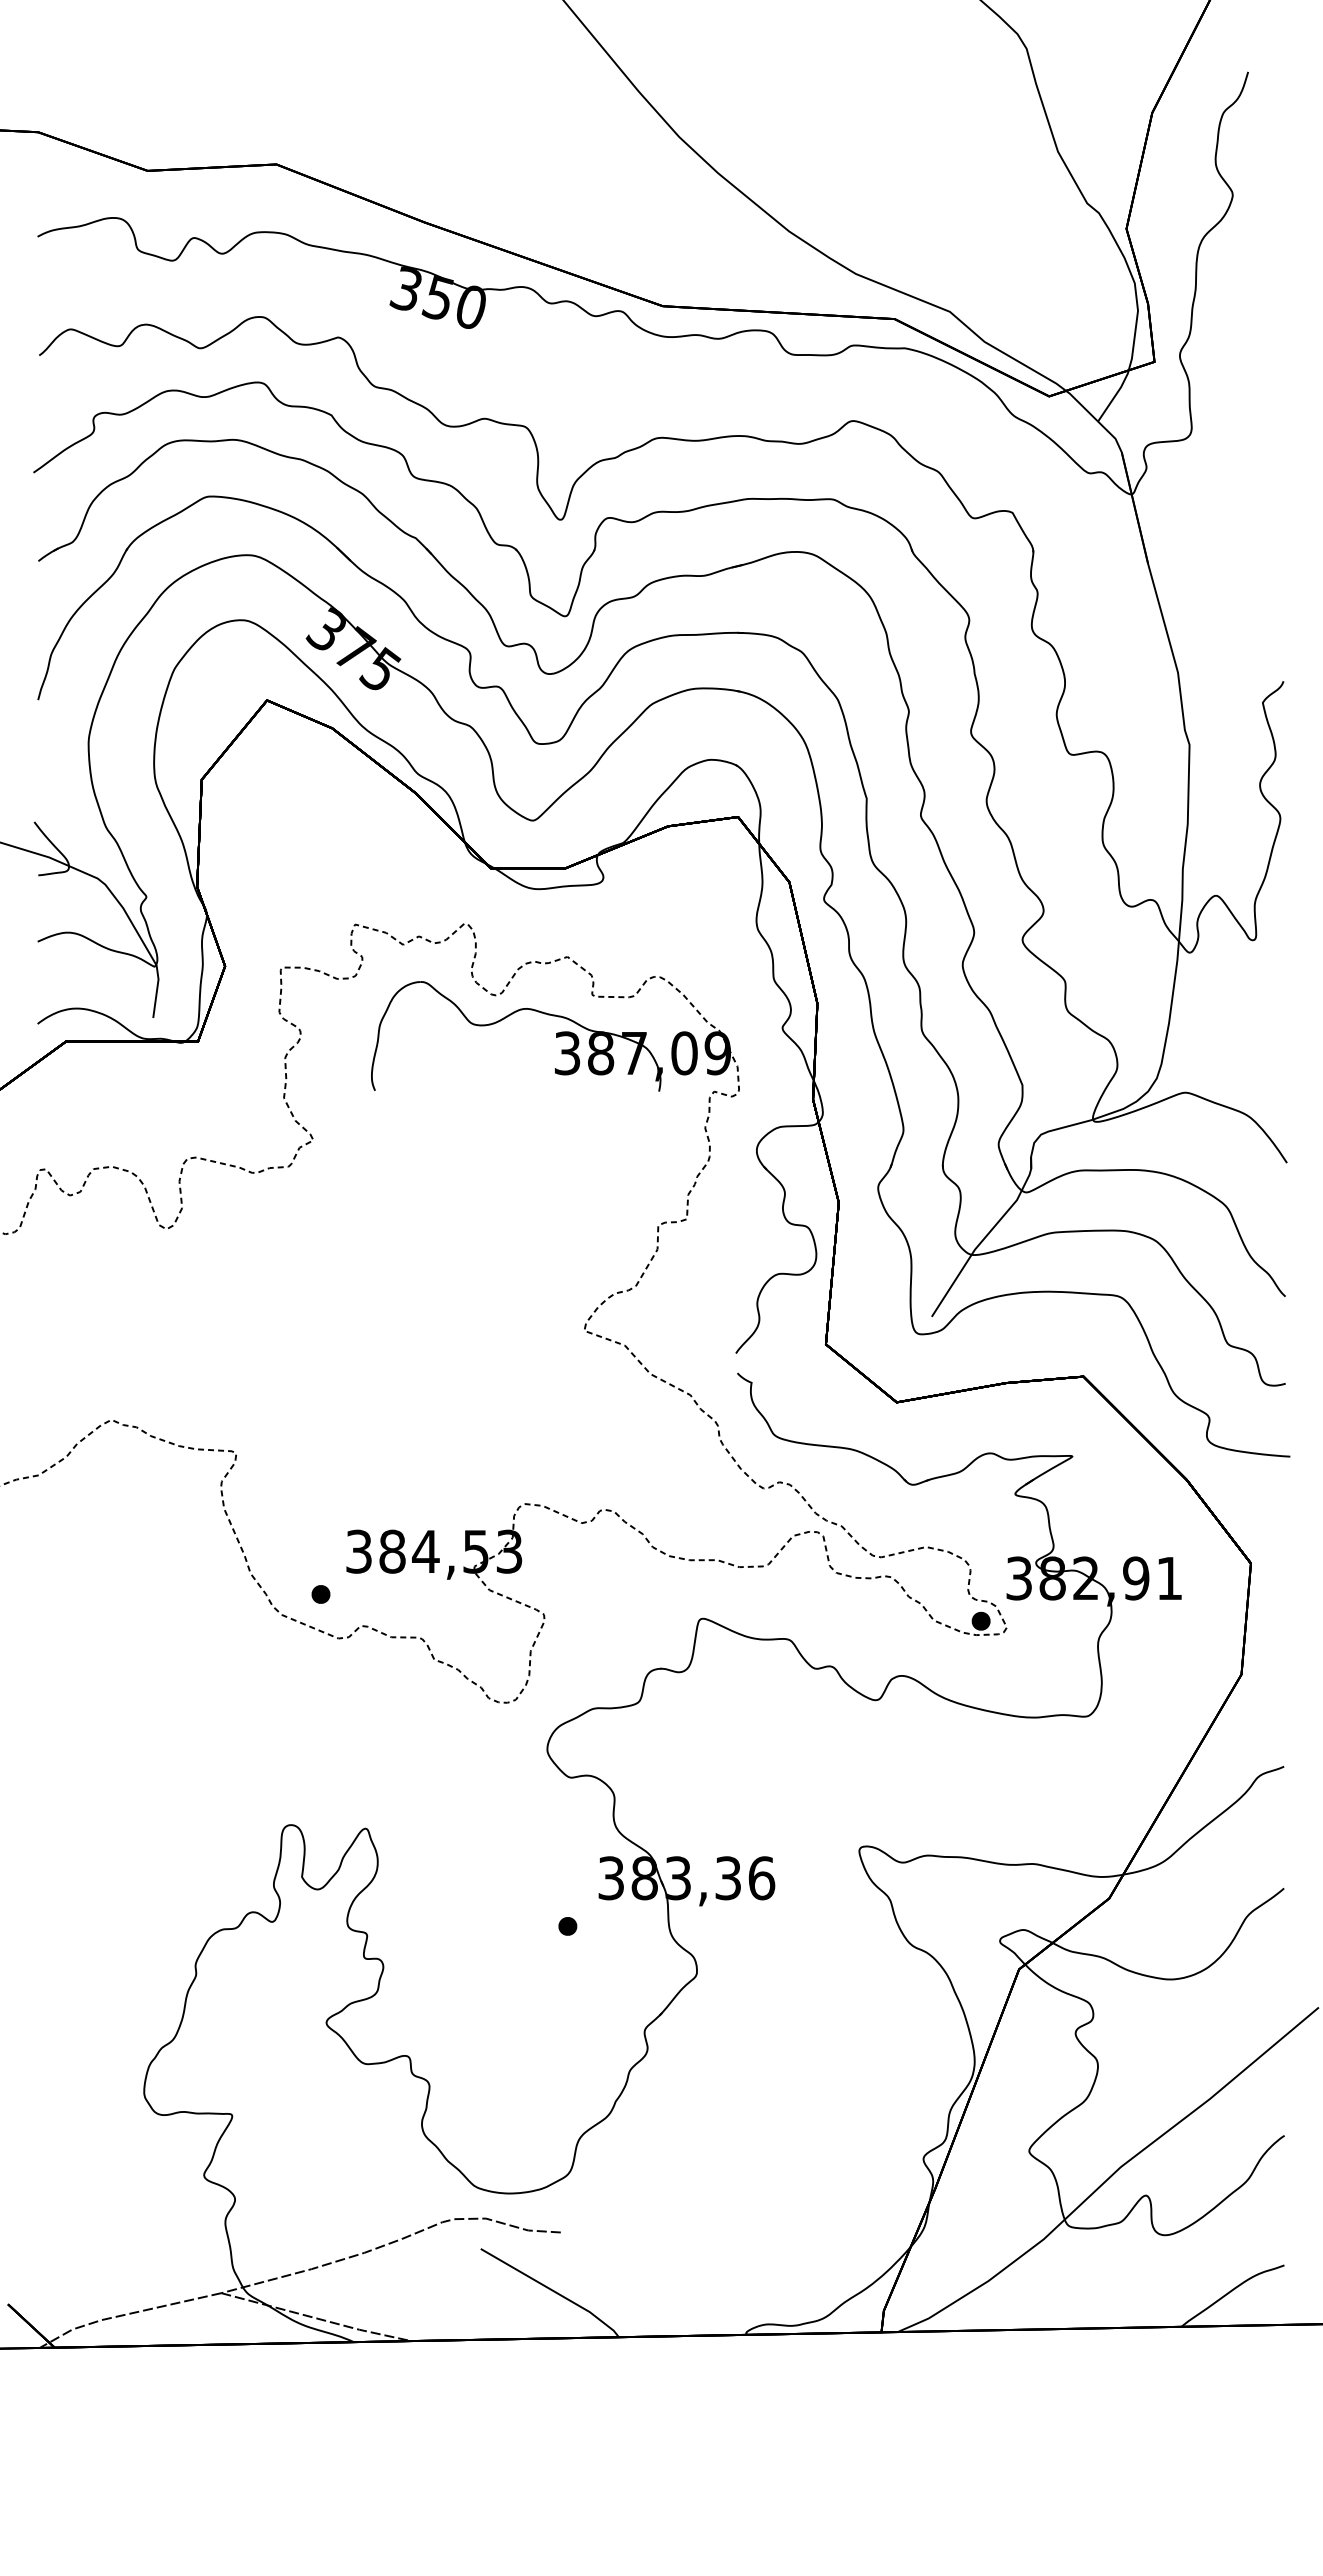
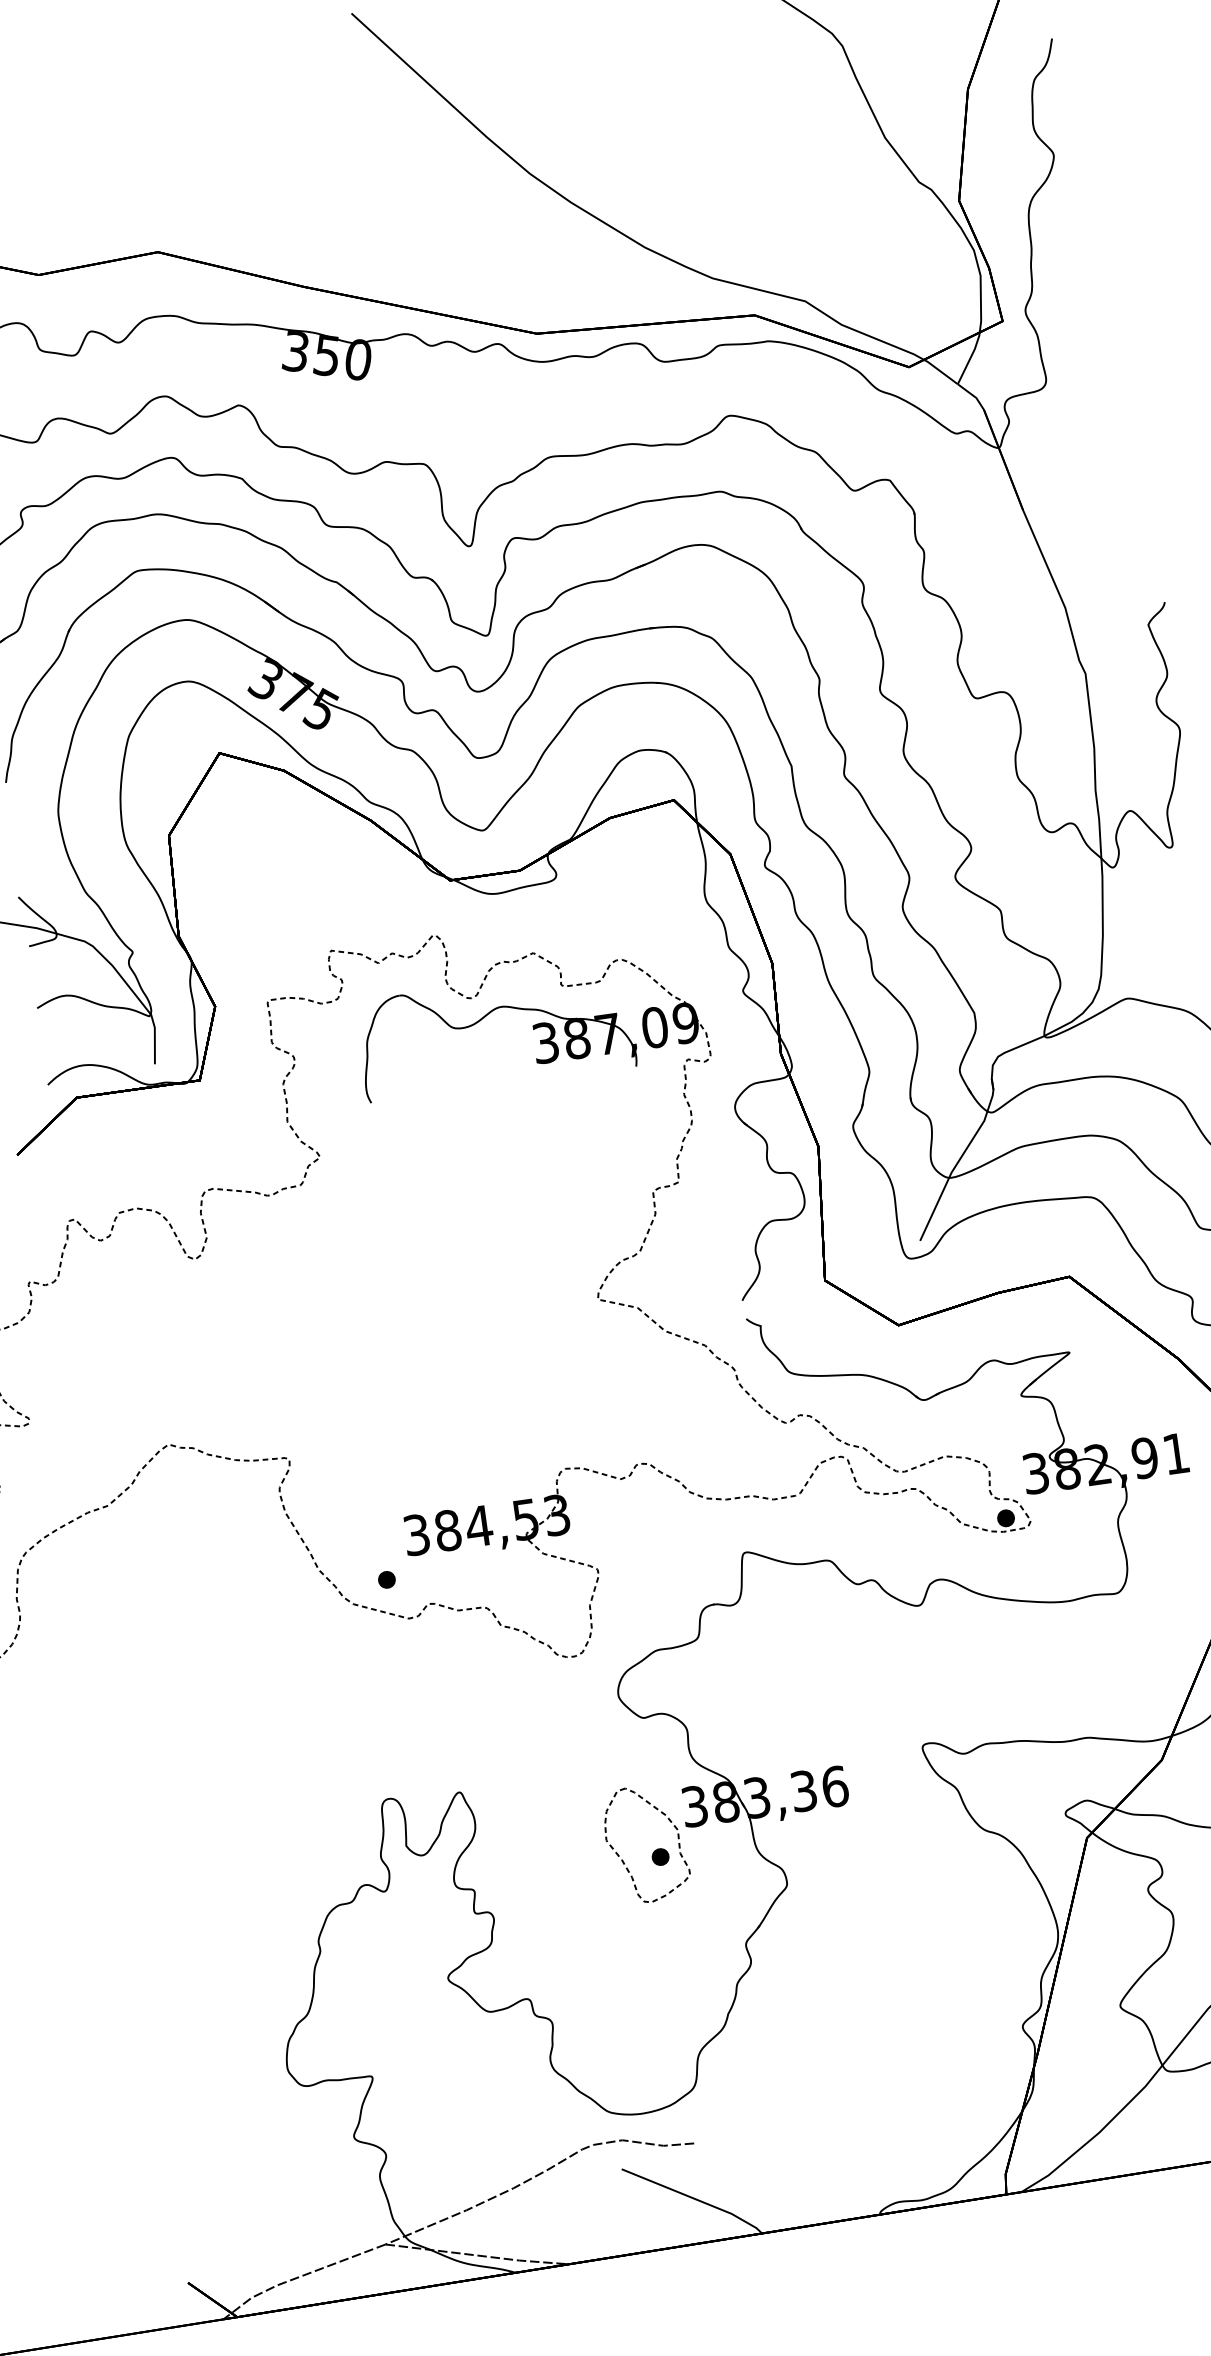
part: (527, 1923) -> (622, 1859), added

